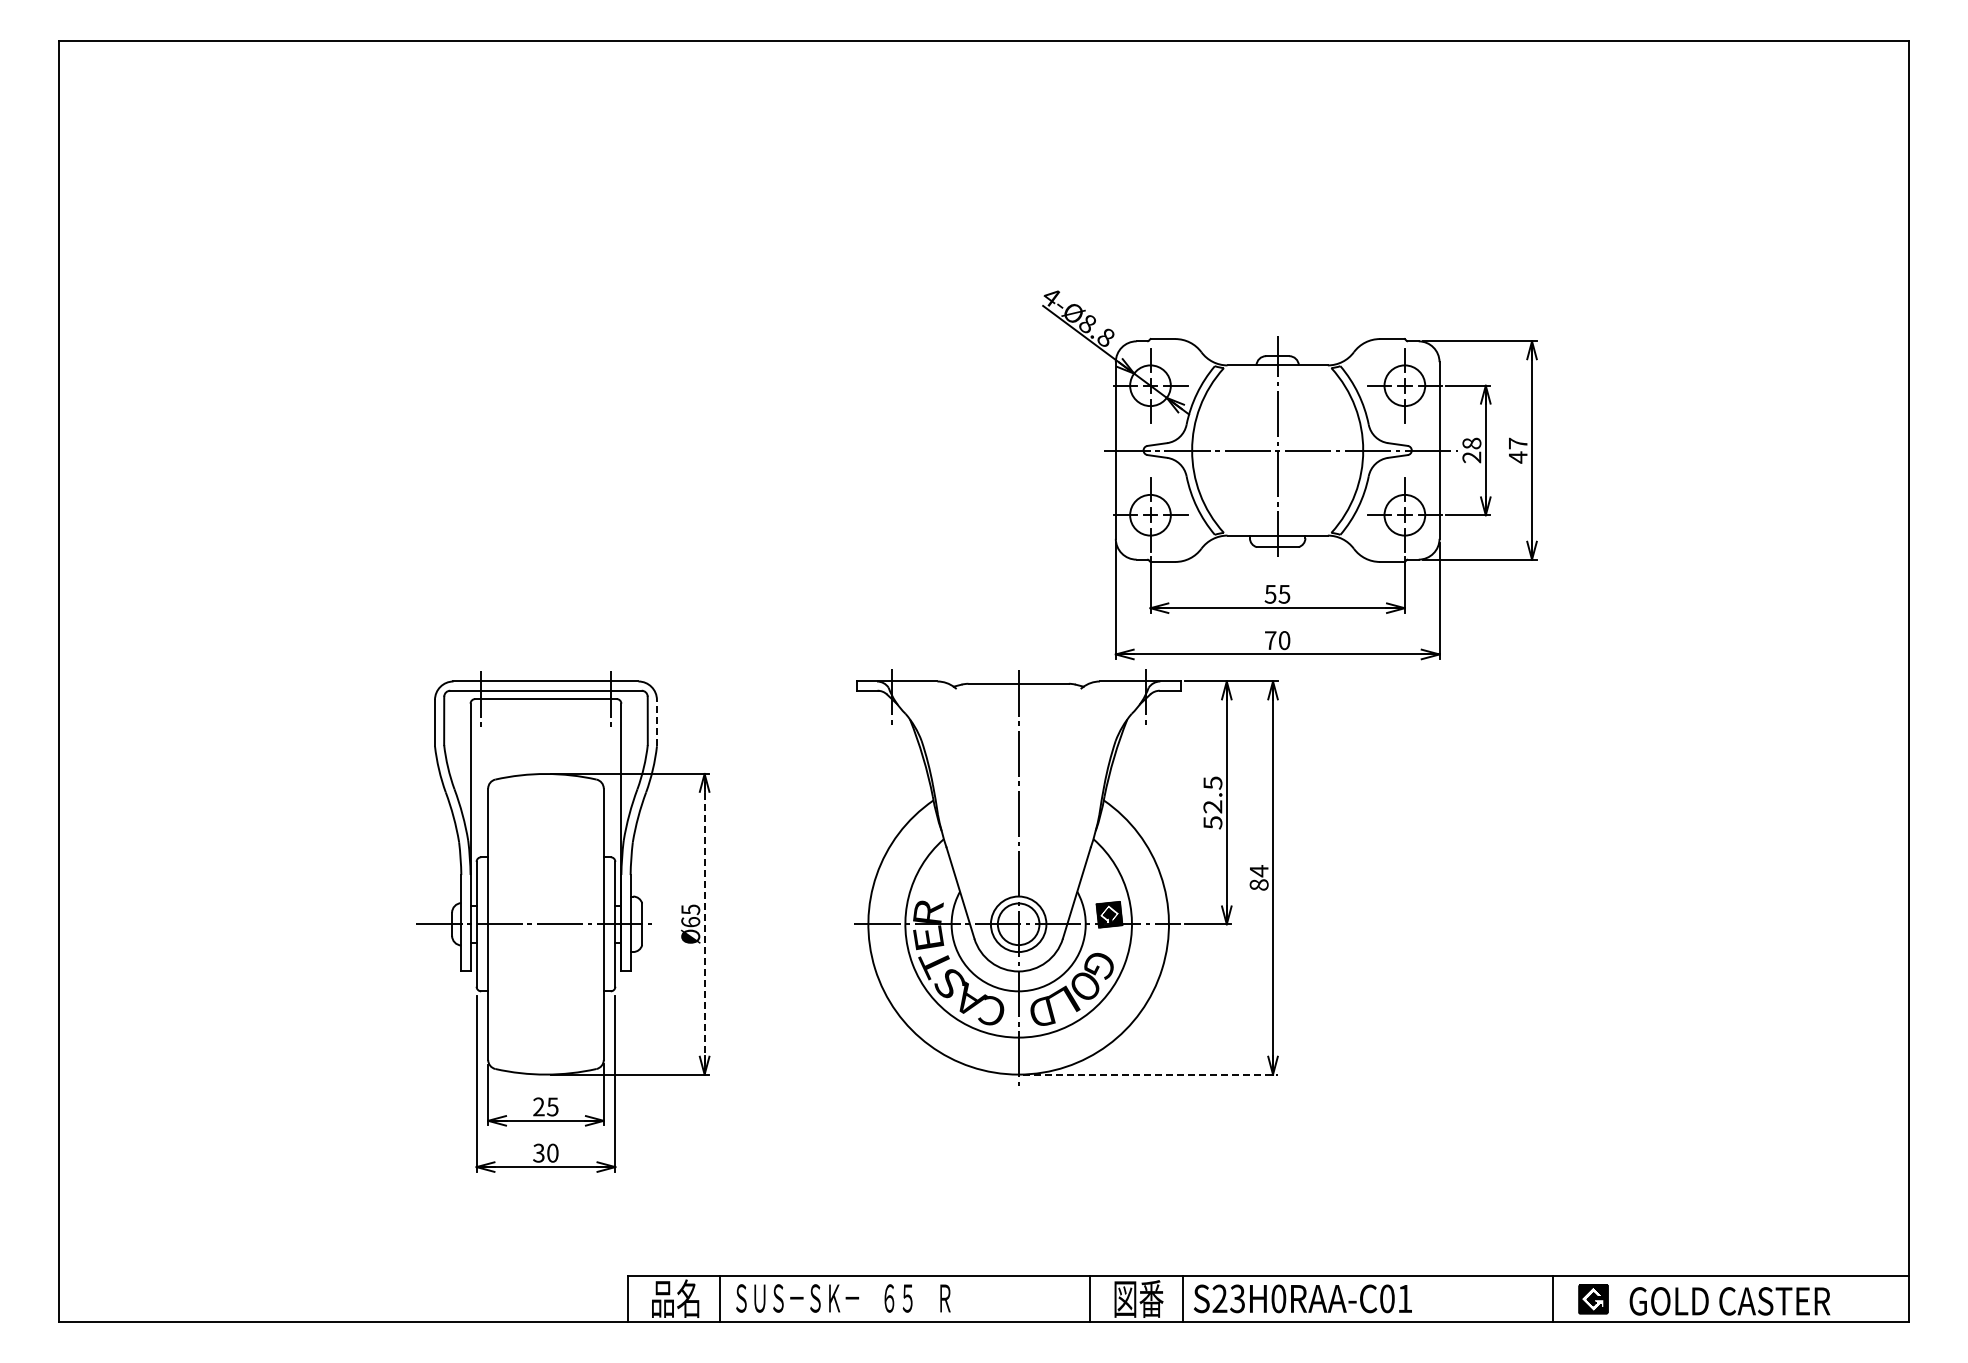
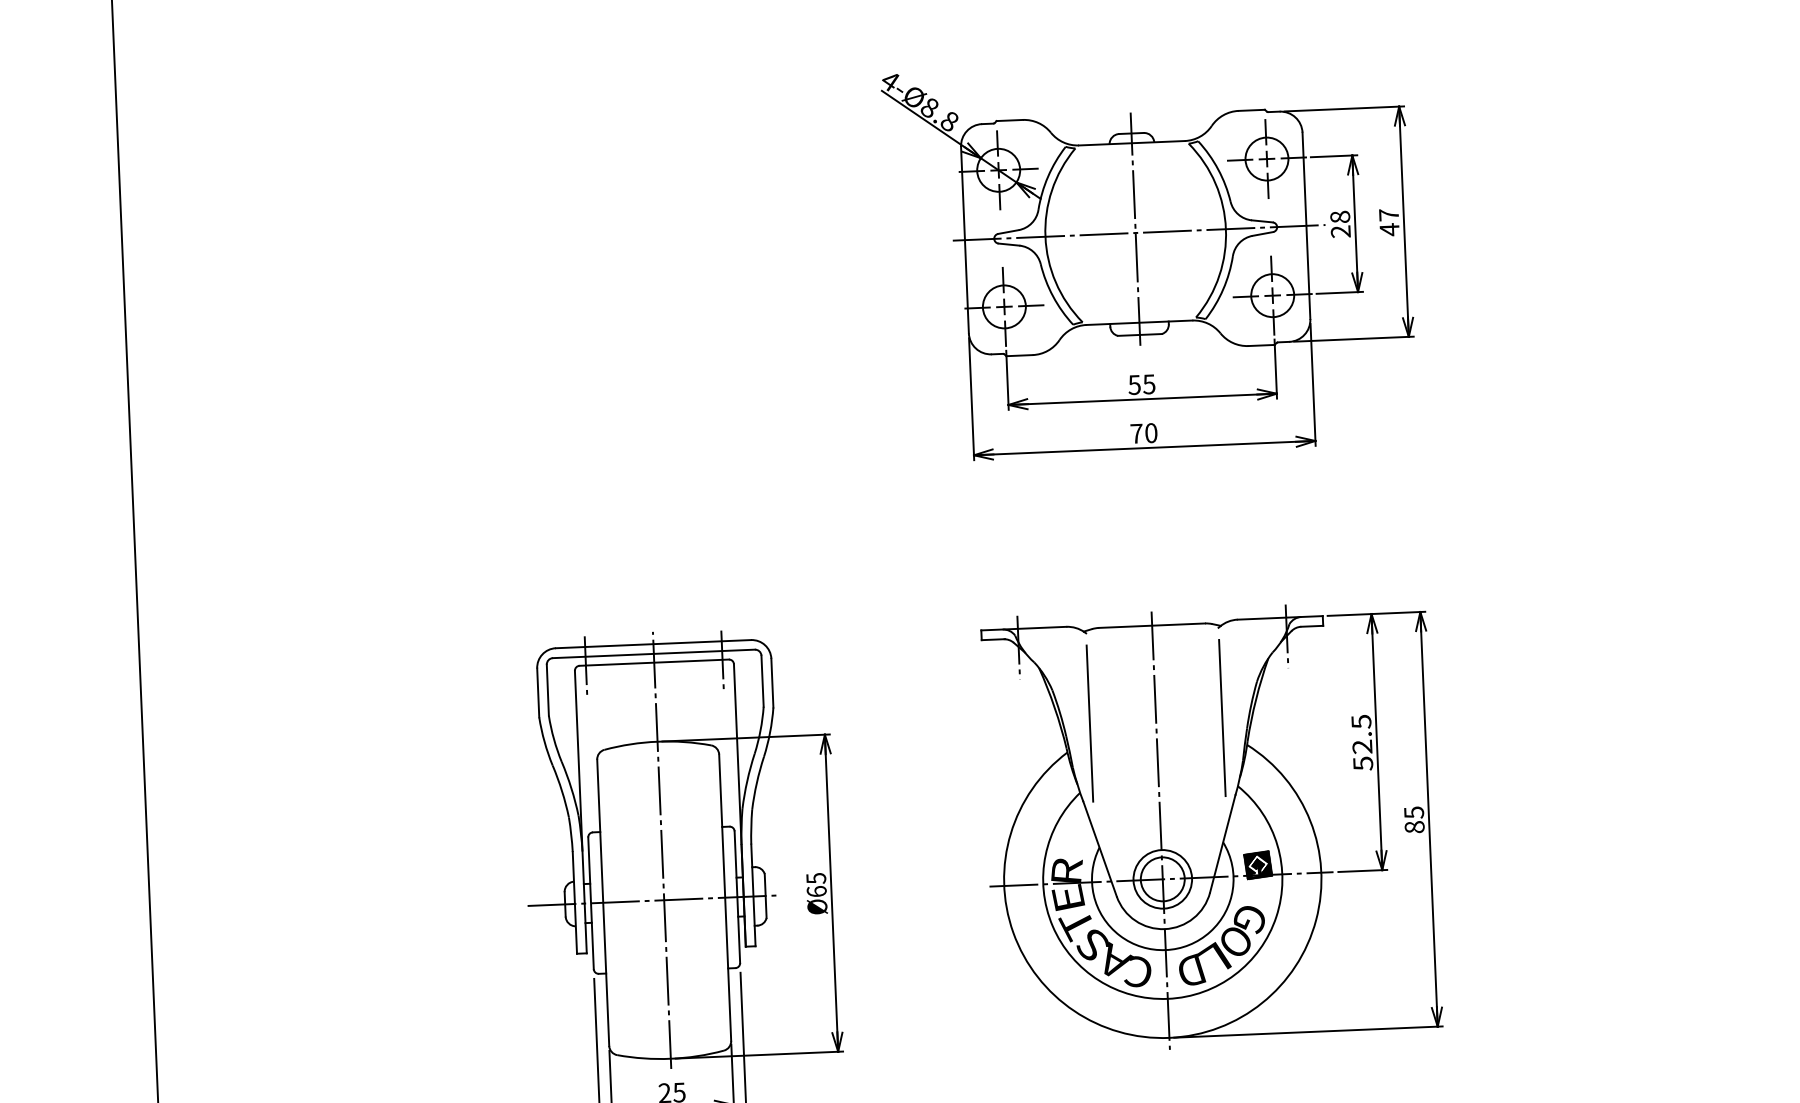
part: (1289, 475) -> (1149, 258), moved
line: (656, 722) -> (771, 682), dashed -> solid
line: (955, 773) -> (1089, 723), added
line: (1081, 773) -> (1222, 717), added
text: (1259, 871) -> (1414, 813), 84 -> 85
line: (545, 876) -> (661, 849), added
line: (704, 923) -> (831, 892), dashed -> solid
line: (1150, 1074) -> (1308, 1031), dashed -> solid

